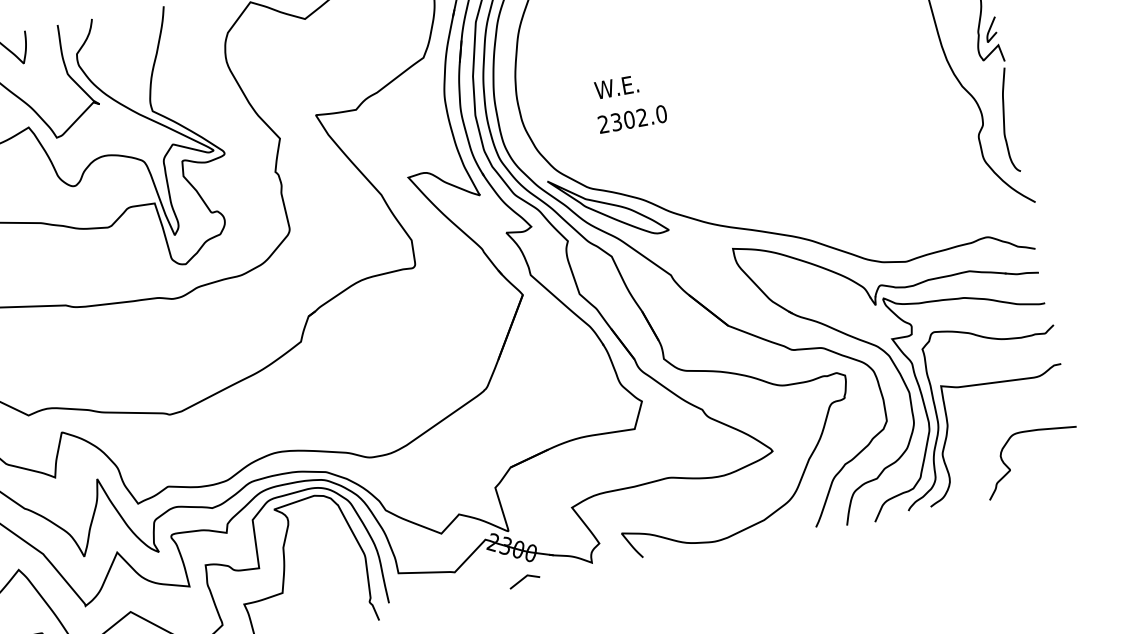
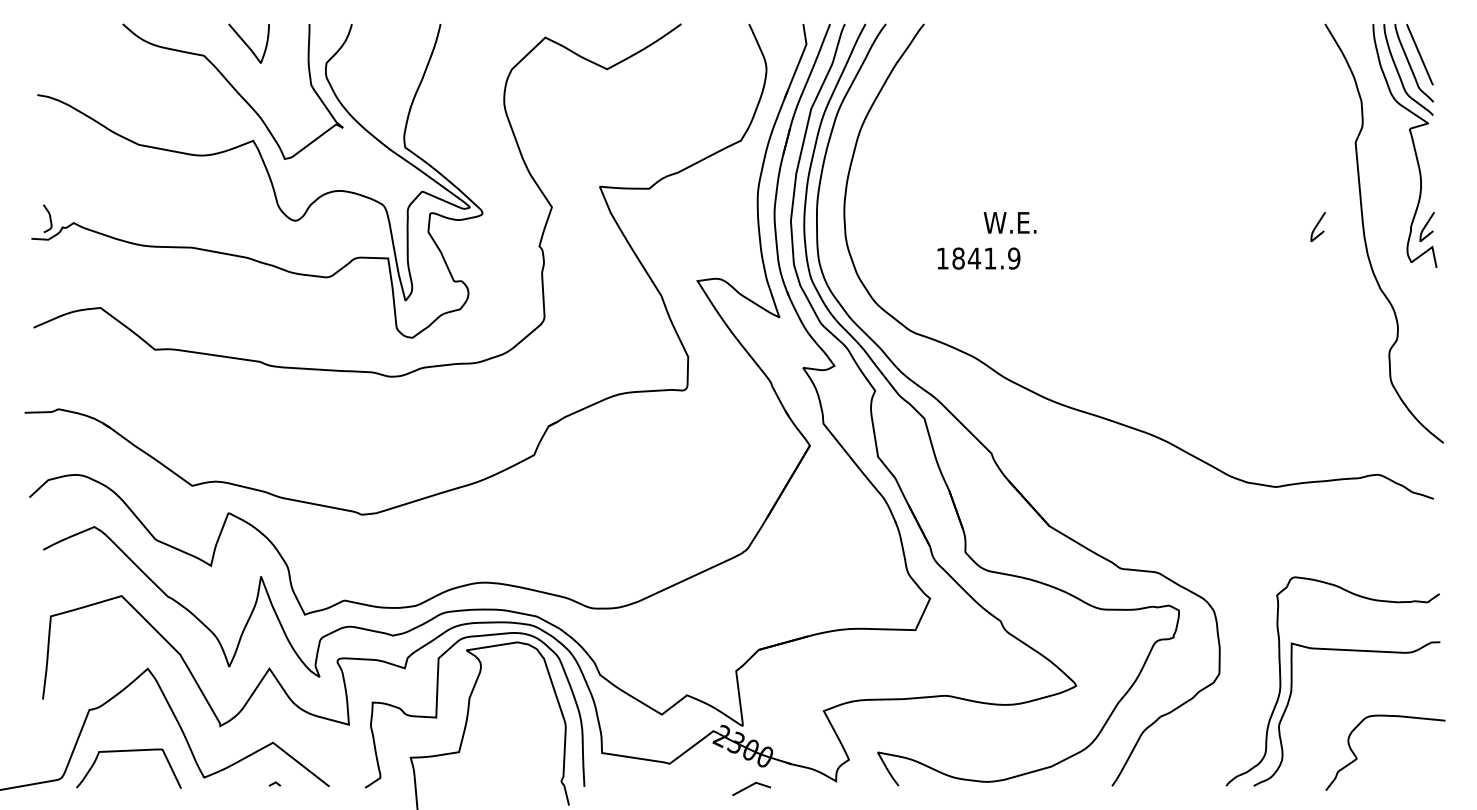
curve: (902, 44) -> (1317, 226), added
text: (616, 87) -> (1009, 222), moved
text: (632, 119) -> (978, 258), 2302.0 -> 1841.9
curve: (1004, 119) -> (1424, 337), removed
part: (607, 206) -> (930, 357), removed
part: (900, 371) -> (1245, 617), removed

